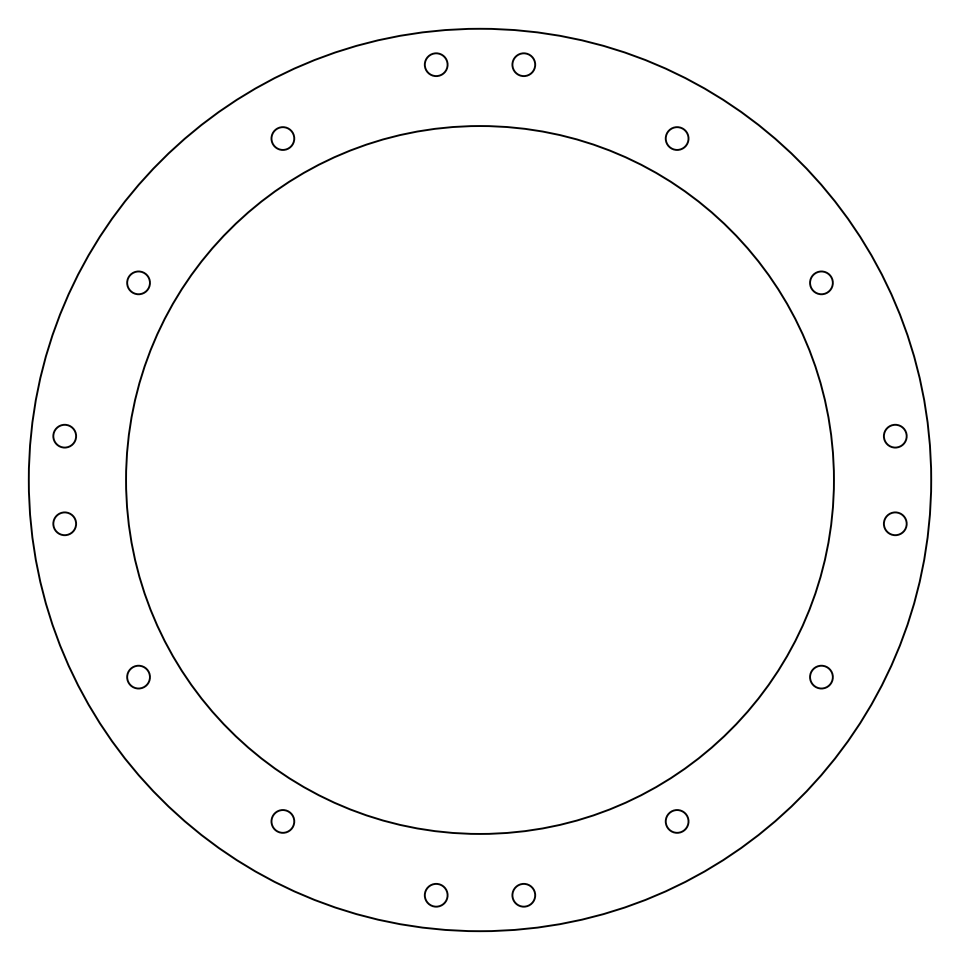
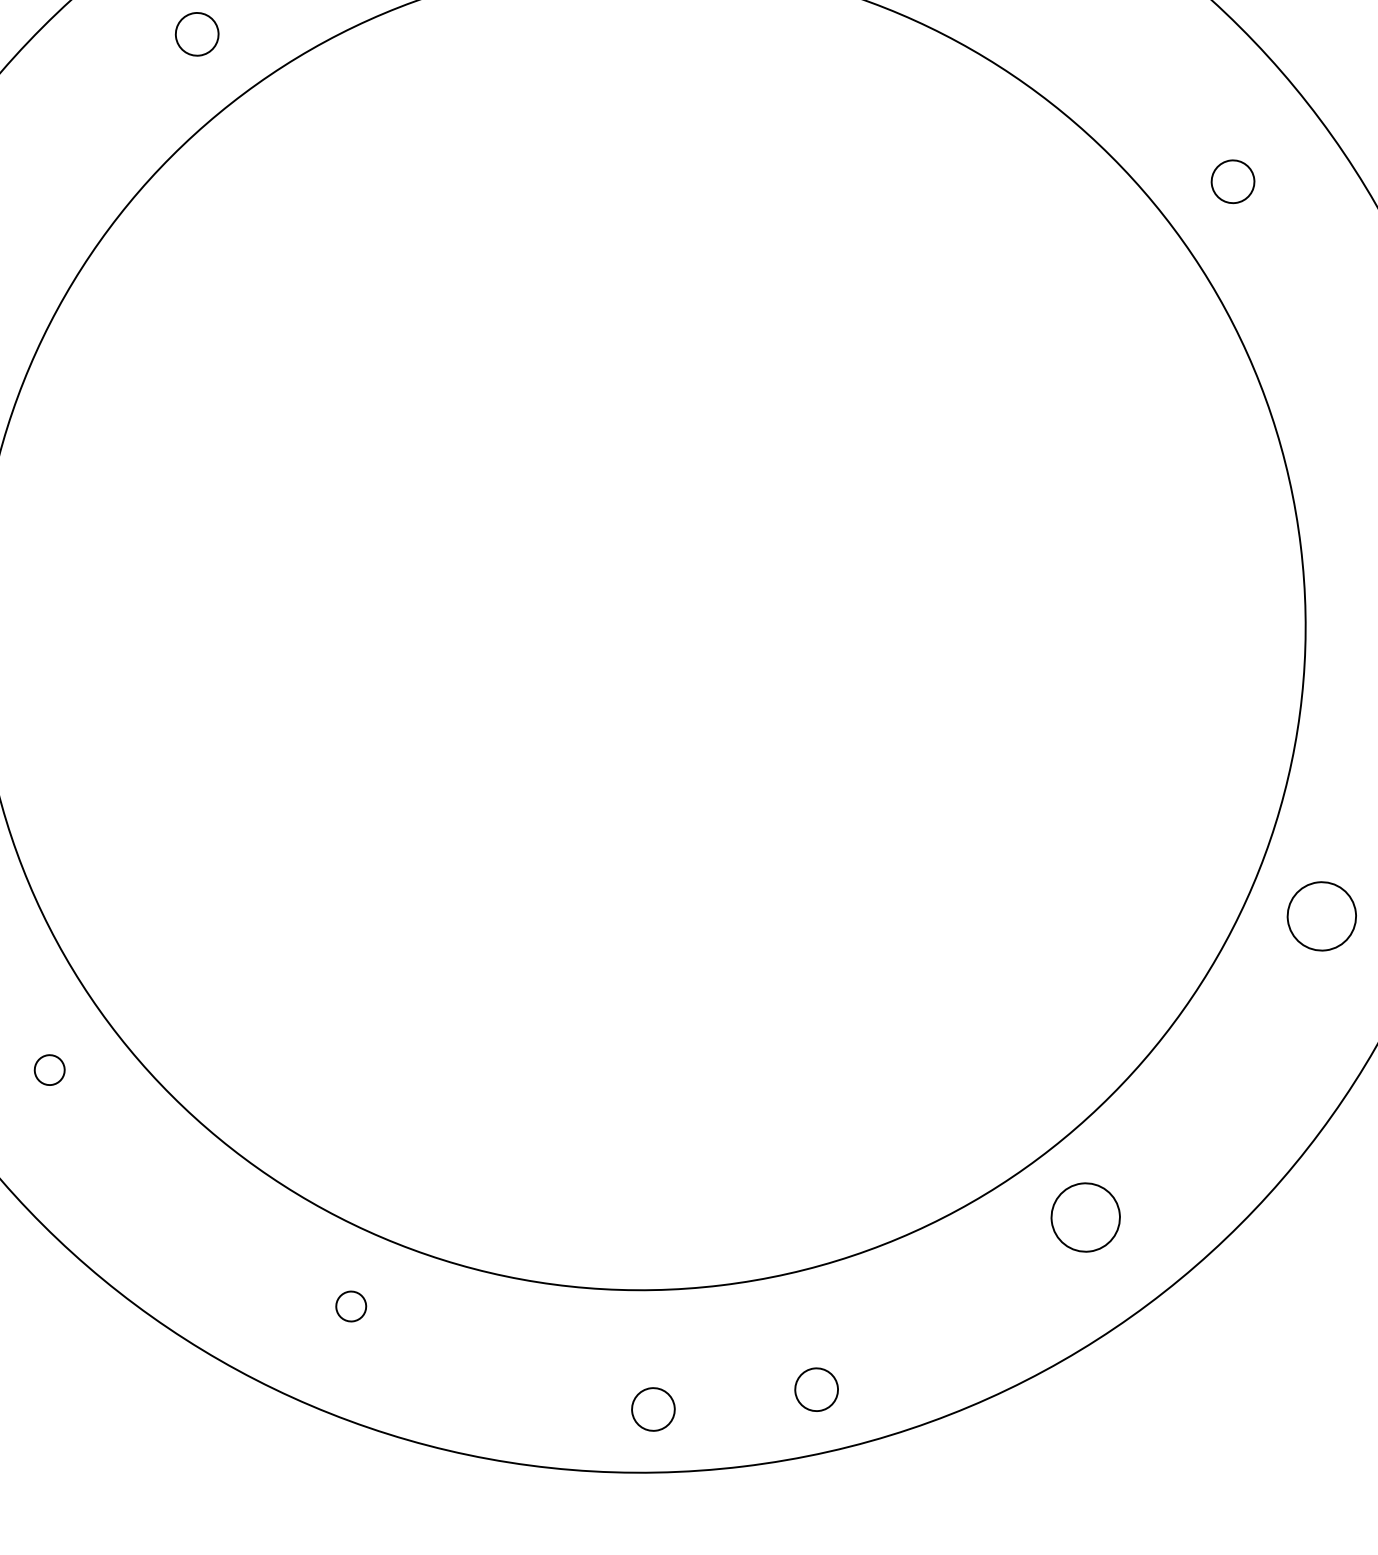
circle: (138, 676) -> (49, 1069), size x0.7
circle: (821, 676) -> (1321, 915), size x1.6
circle: (282, 821) -> (350, 1306), size x0.7
circle: (676, 821) -> (1084, 1217), size x1.6

